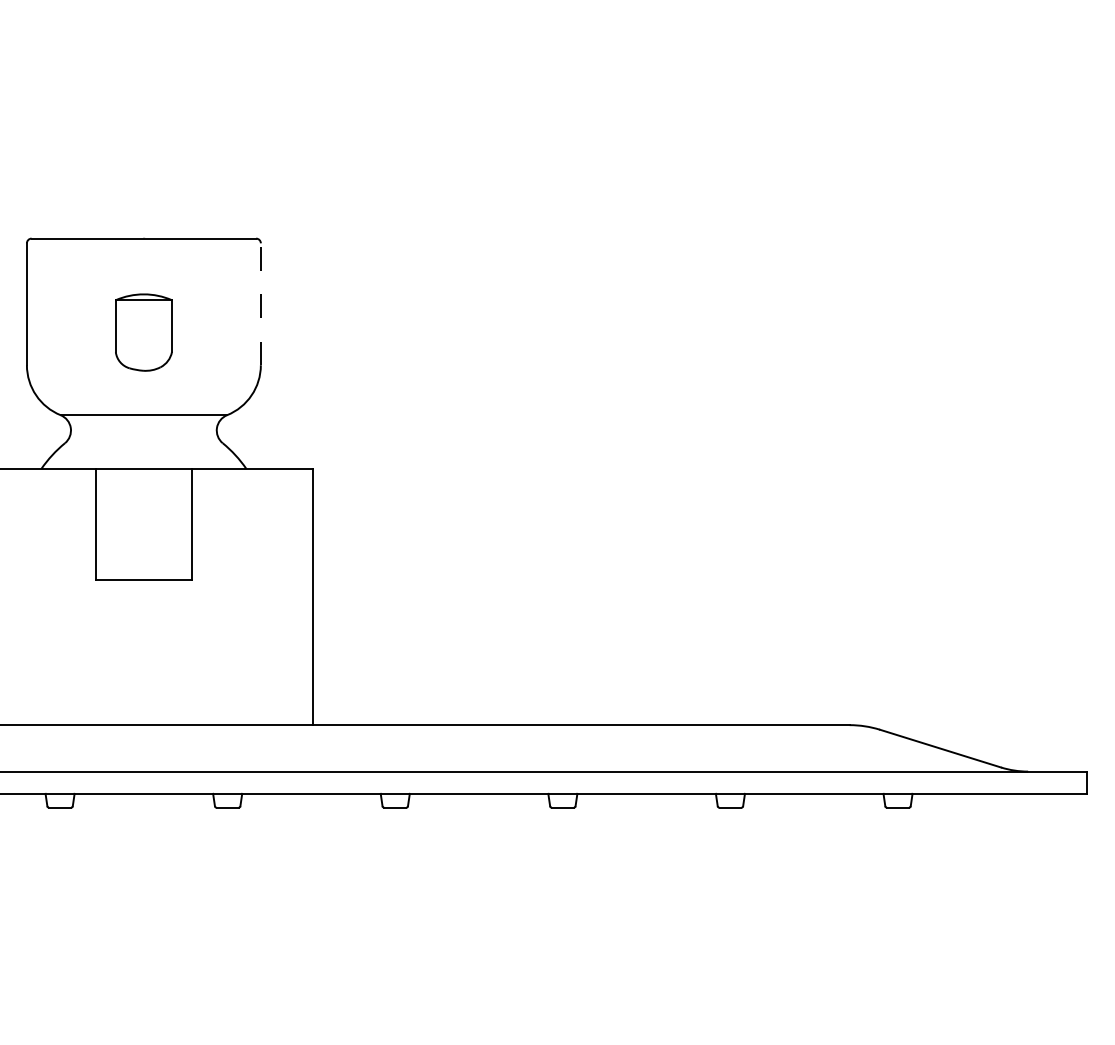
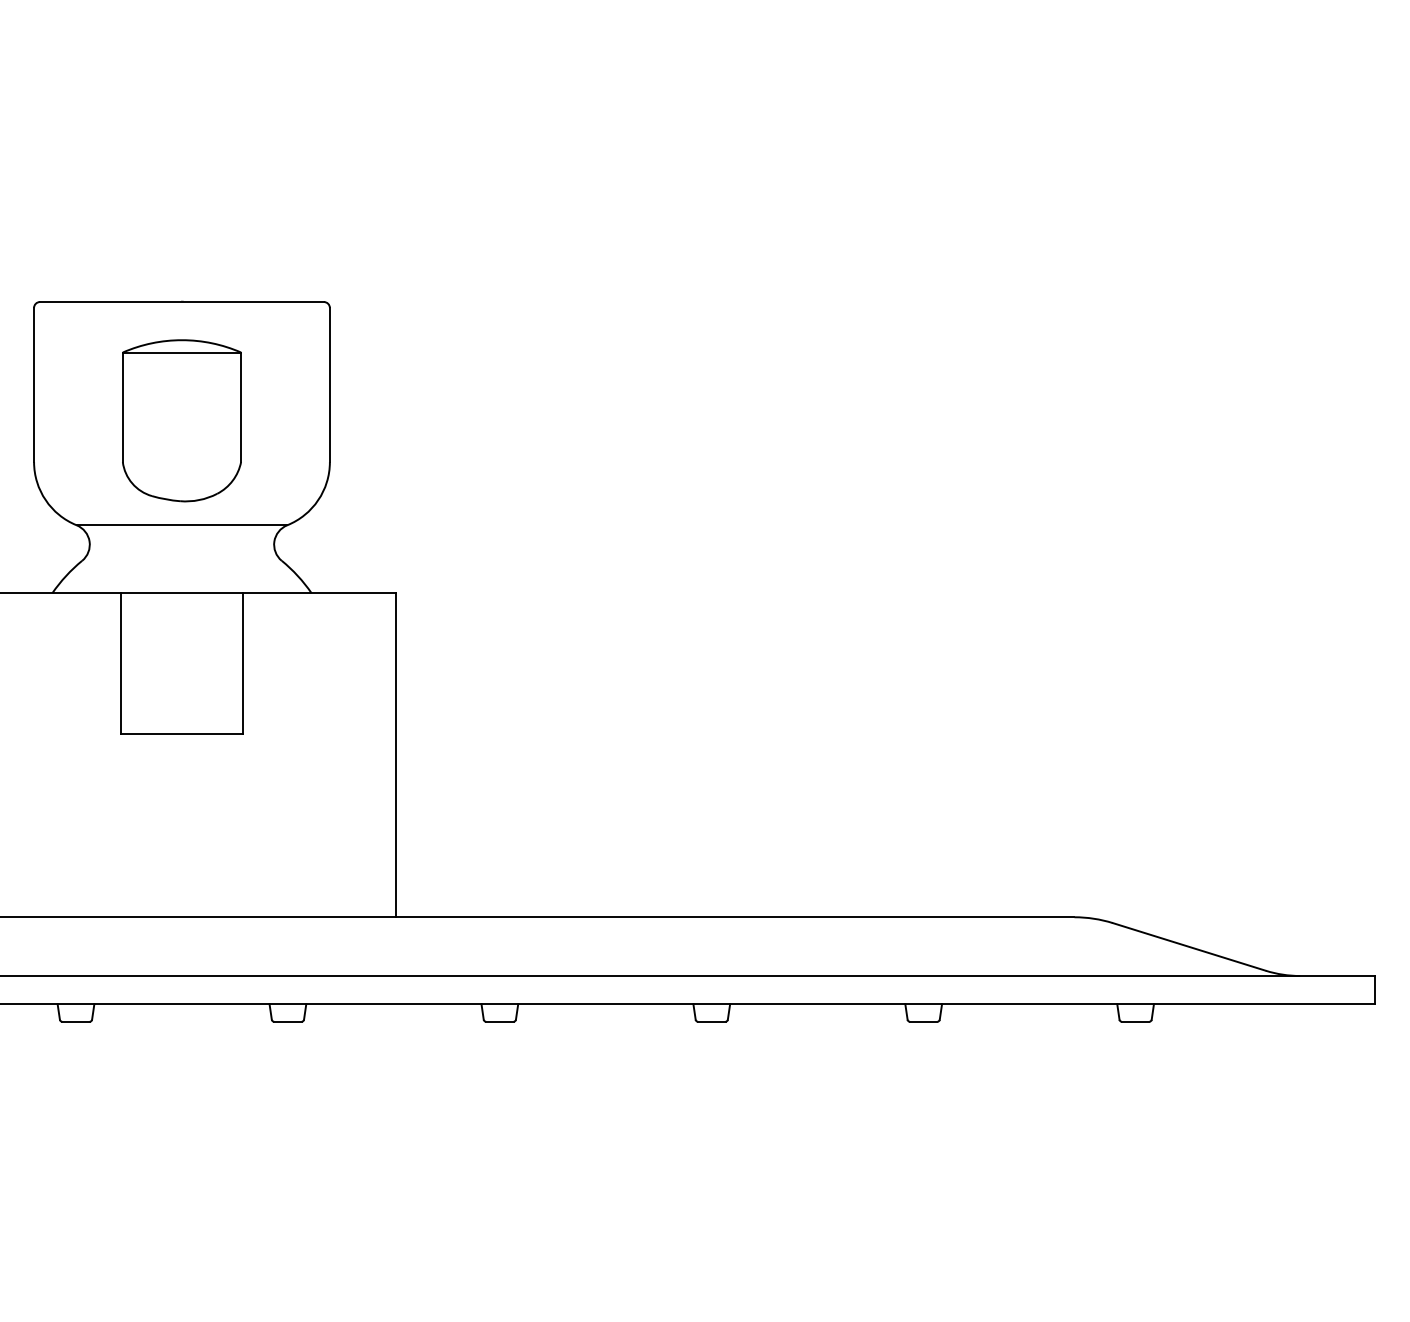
line: (260, 303) -> (329, 384), dashed -> solid
part: (143, 332) -> (181, 420), size x1.67

